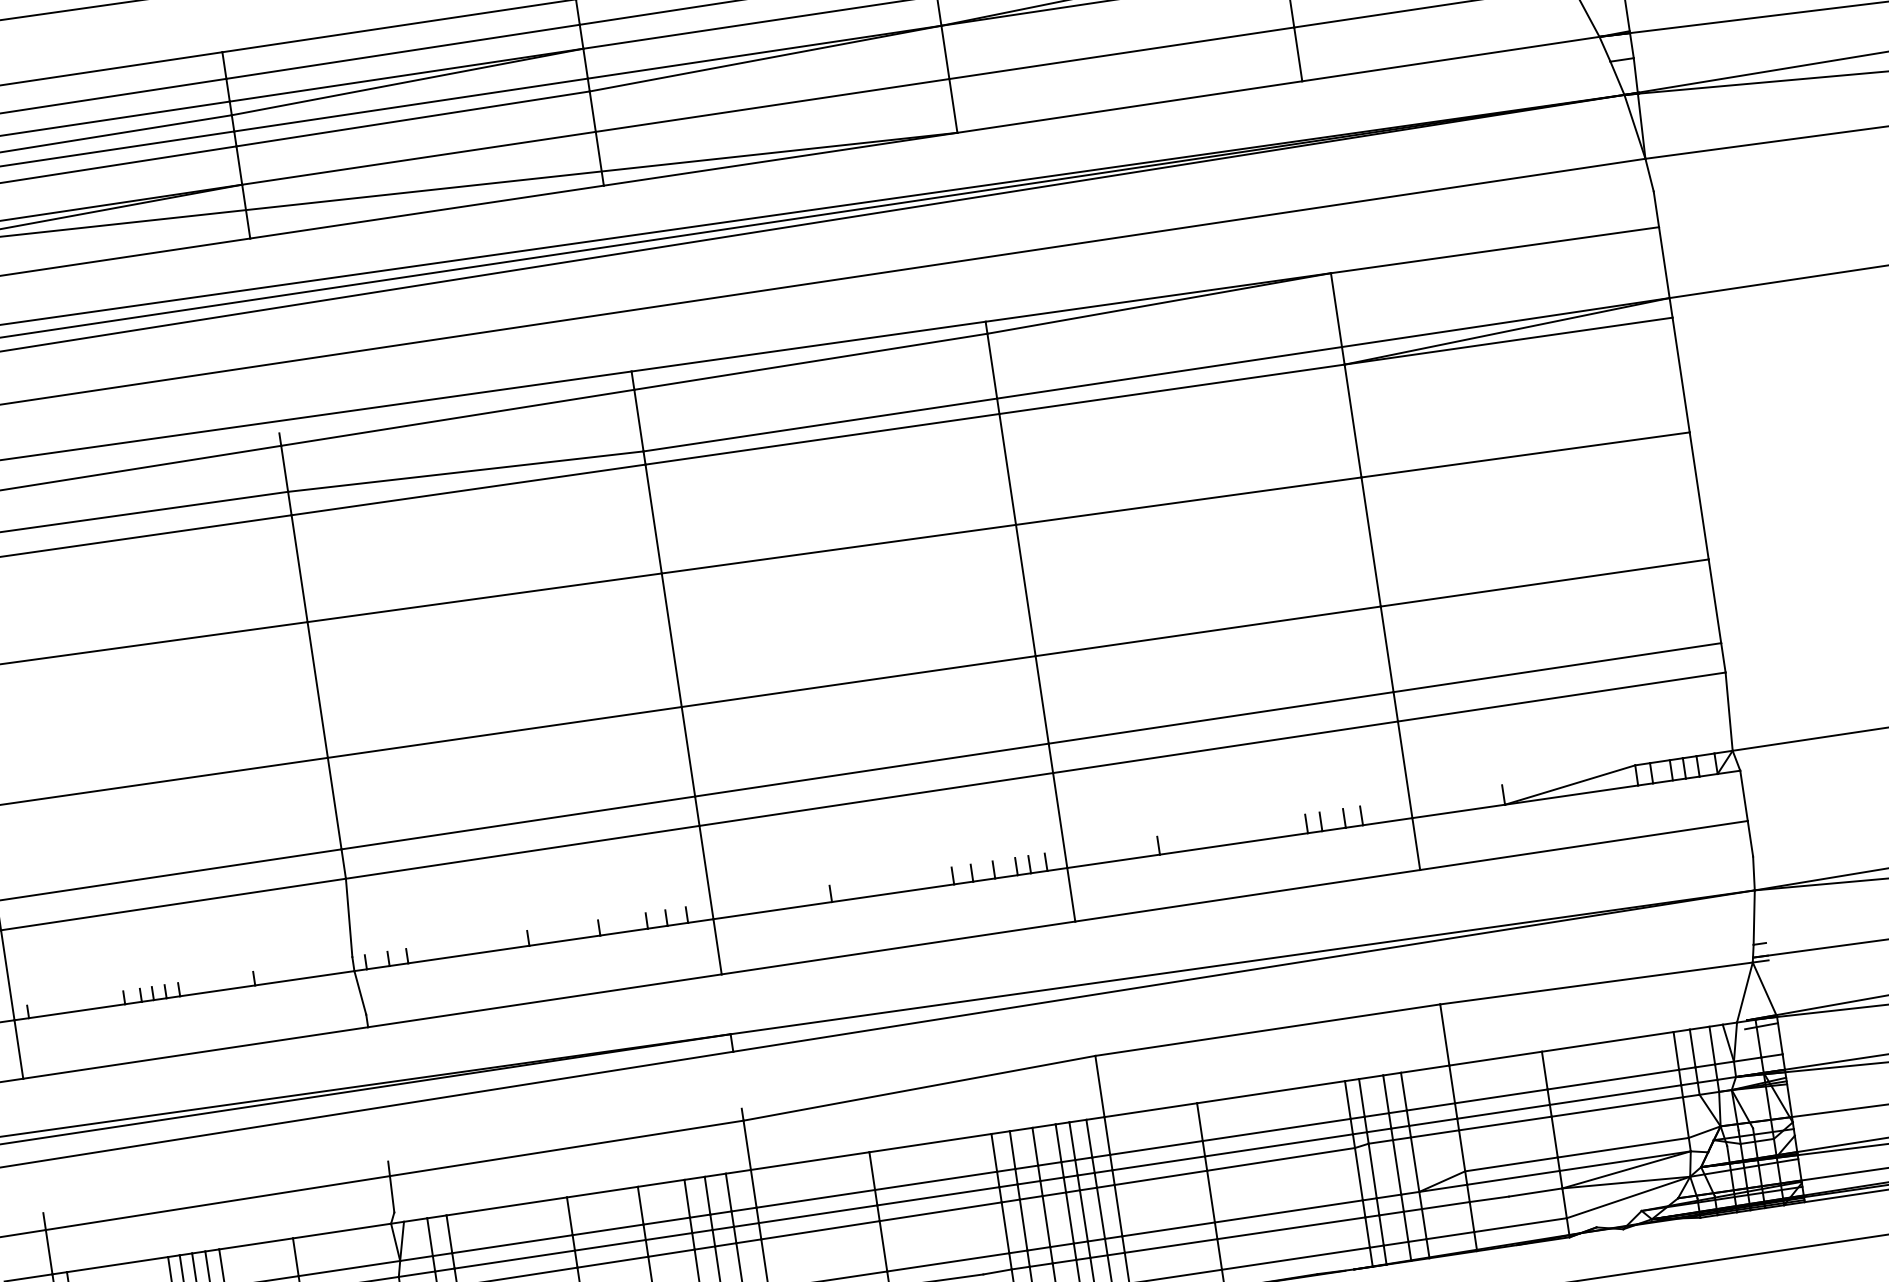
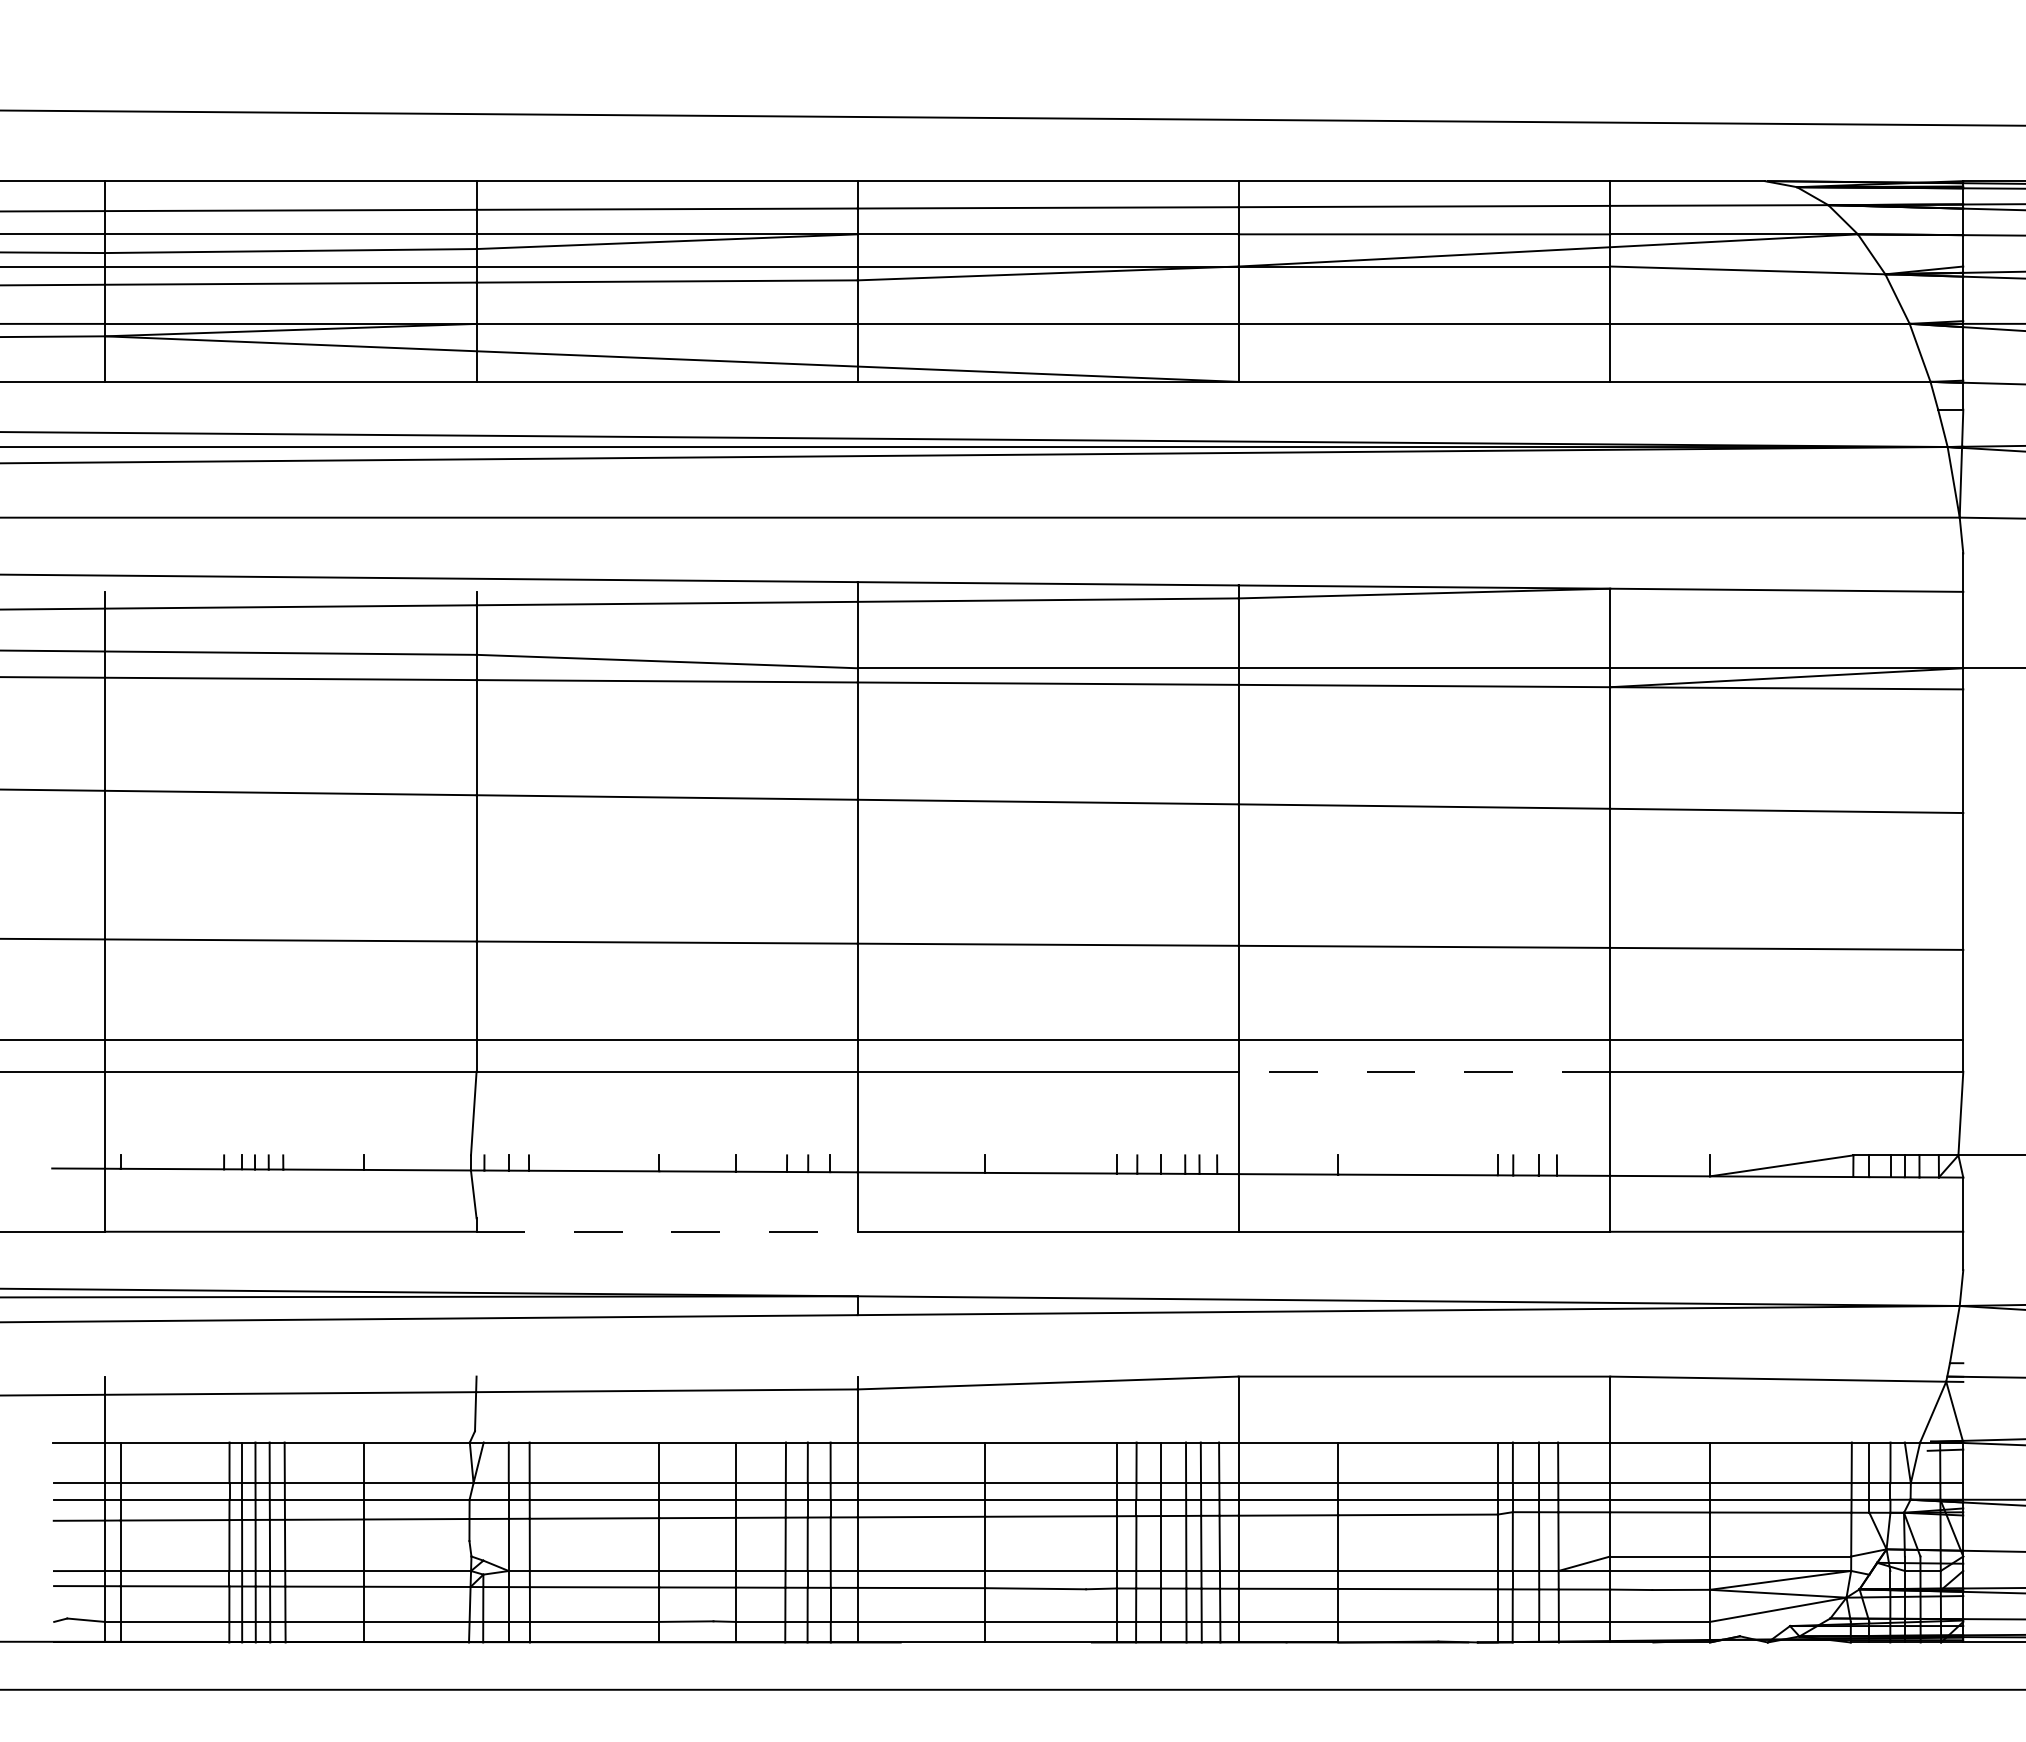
line: (1225, 747) -> (1424, 1071), solid -> dashed
line: (545, 1000) -> (667, 1231), solid -> dashed

